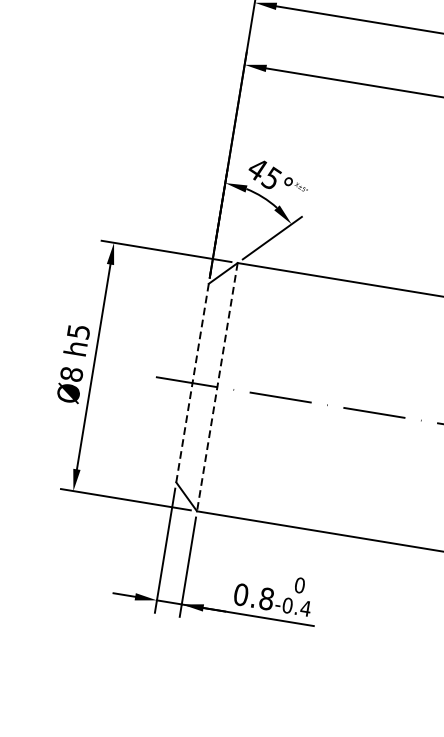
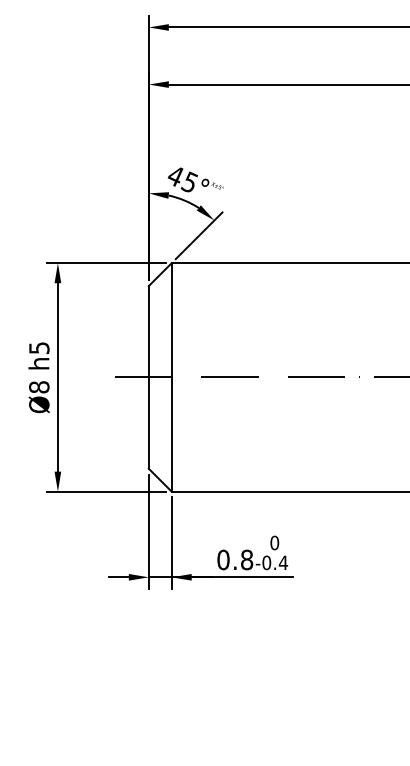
line: (192, 383) -> (148, 377), dashed -> solid
line: (217, 387) -> (171, 377), dashed -> solid

